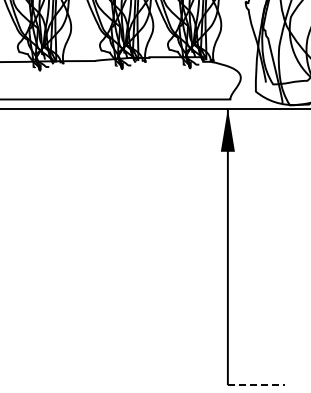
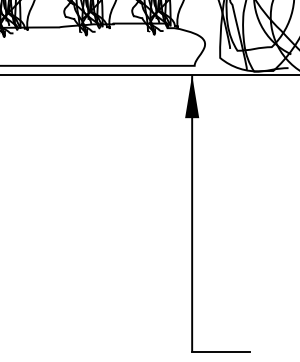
line: (256, 385) -> (220, 351), dashed -> solid

